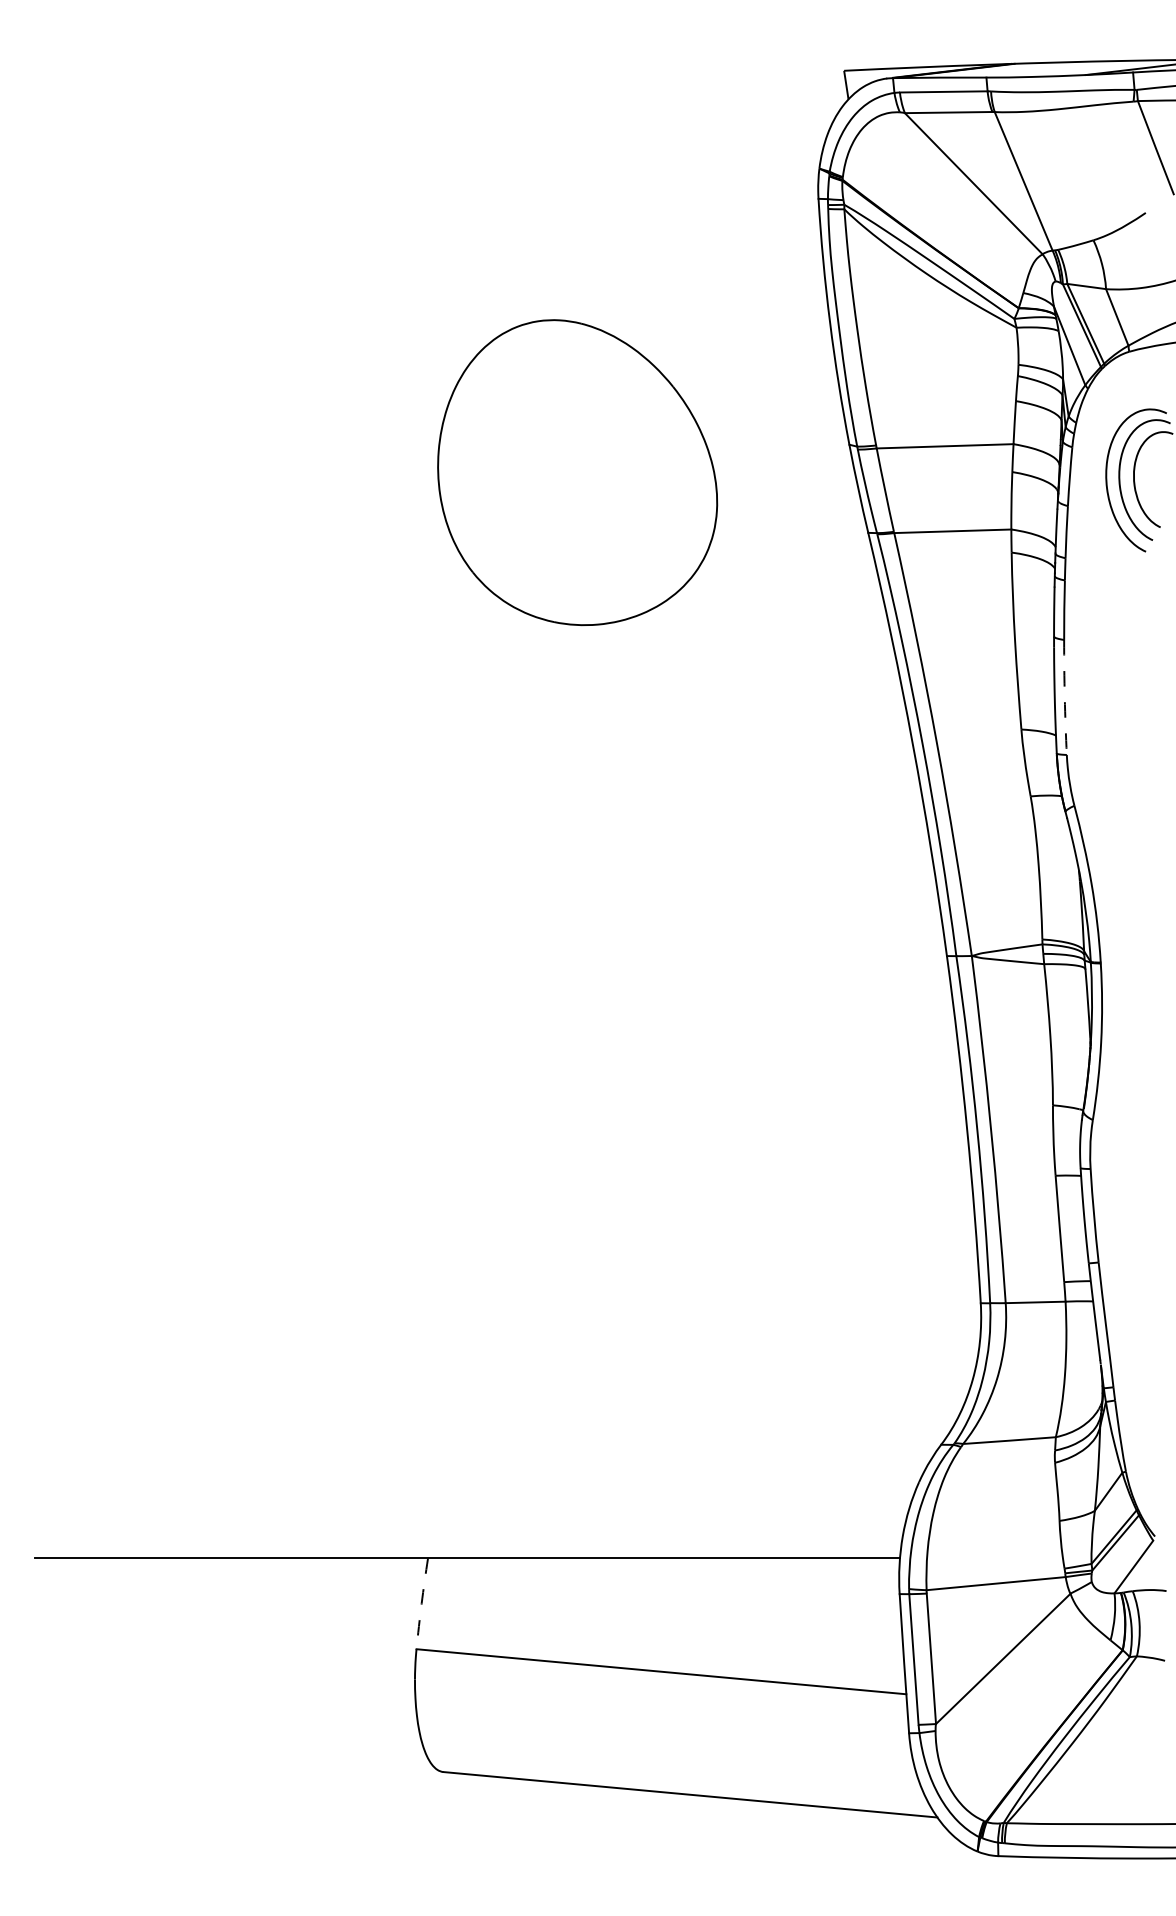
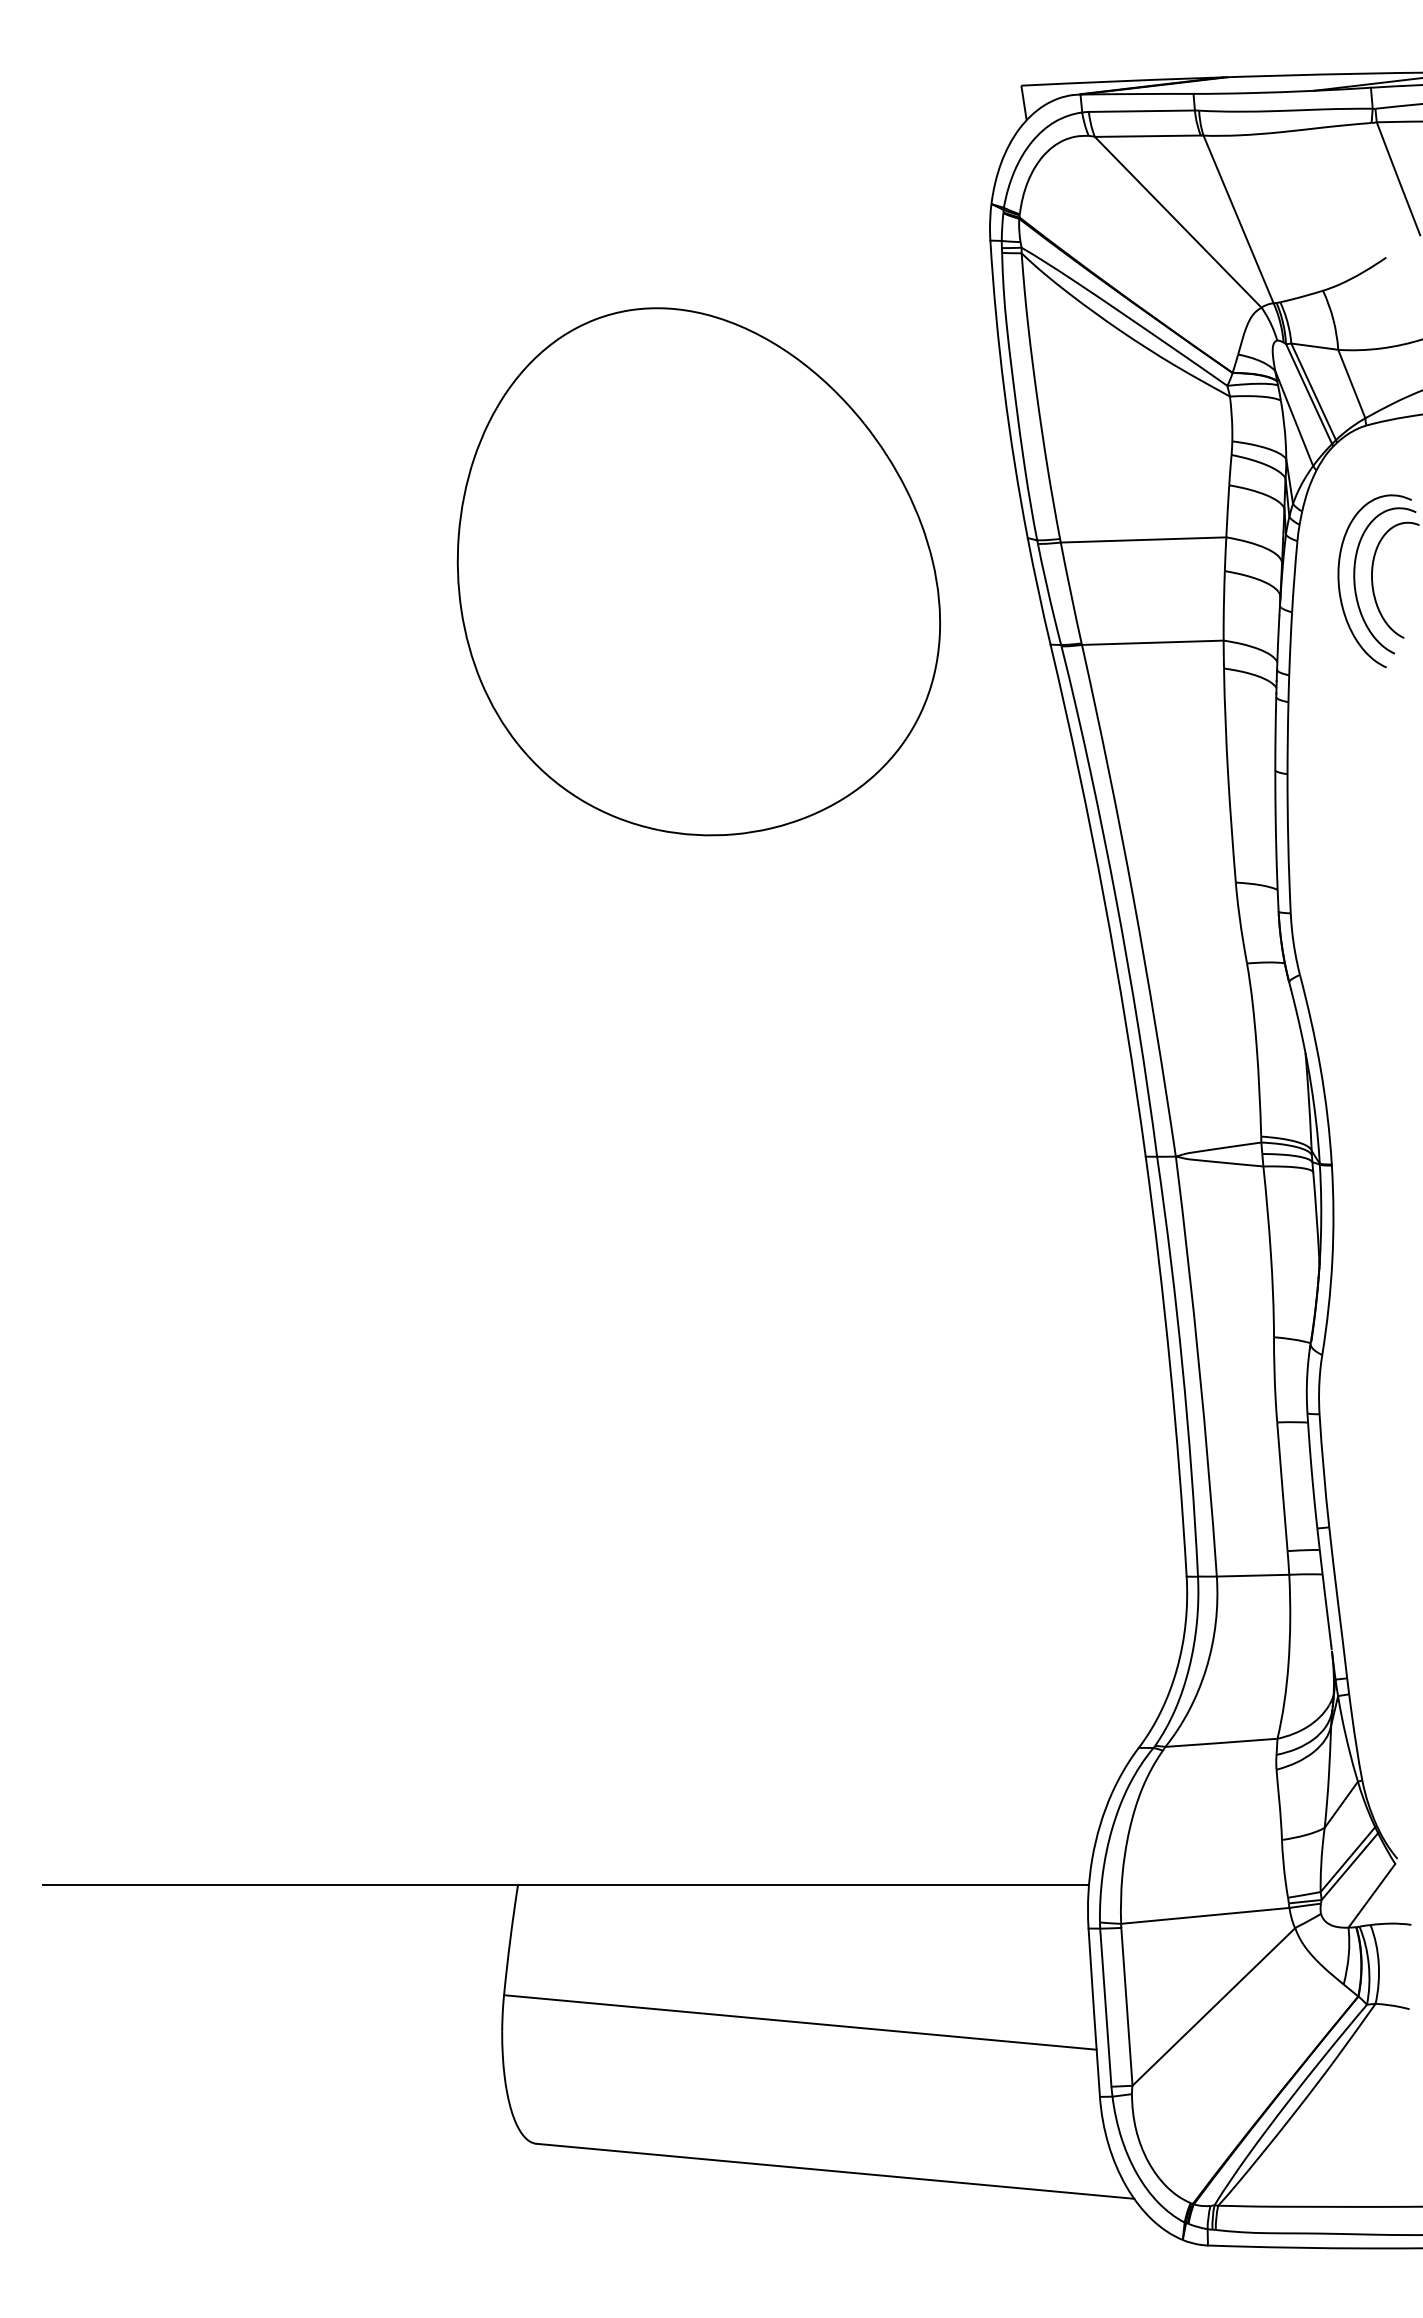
part: (577, 472) -> (698, 571), size x1.43
arc: (1064, 697) -> (1288, 843), dashed -> solid
arc: (421, 1603) -> (510, 1940), dashed -> solid

